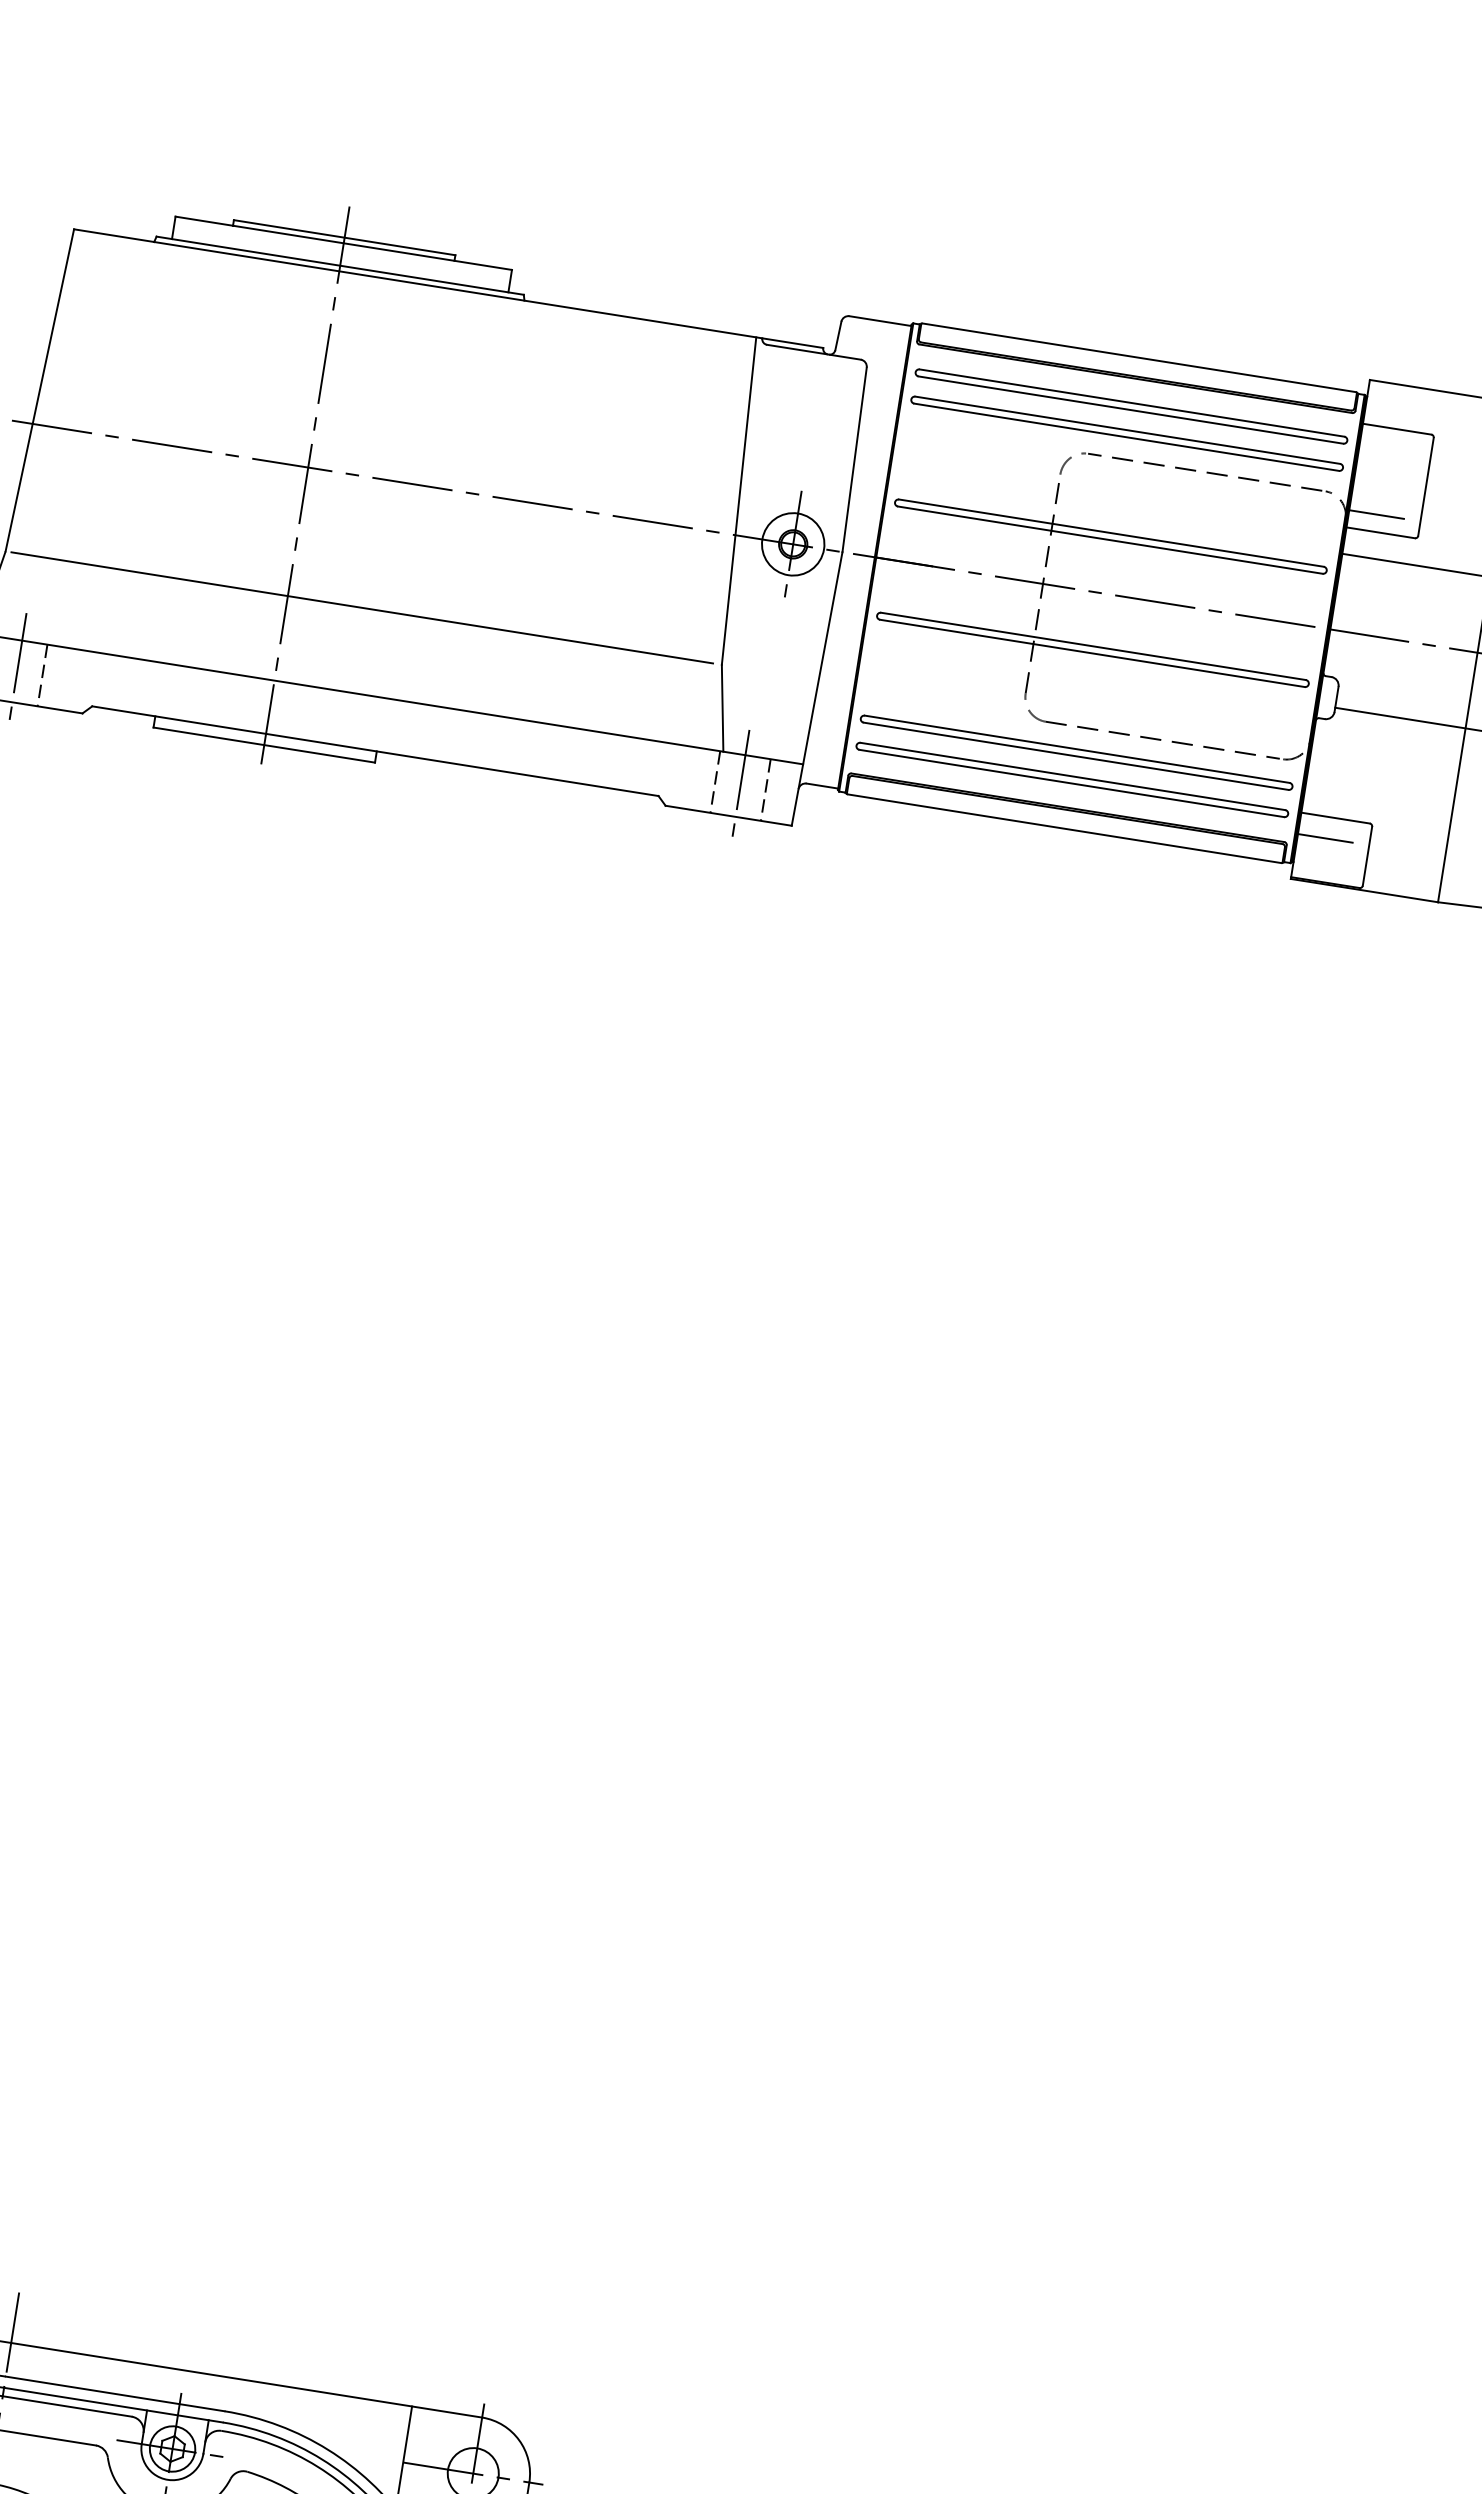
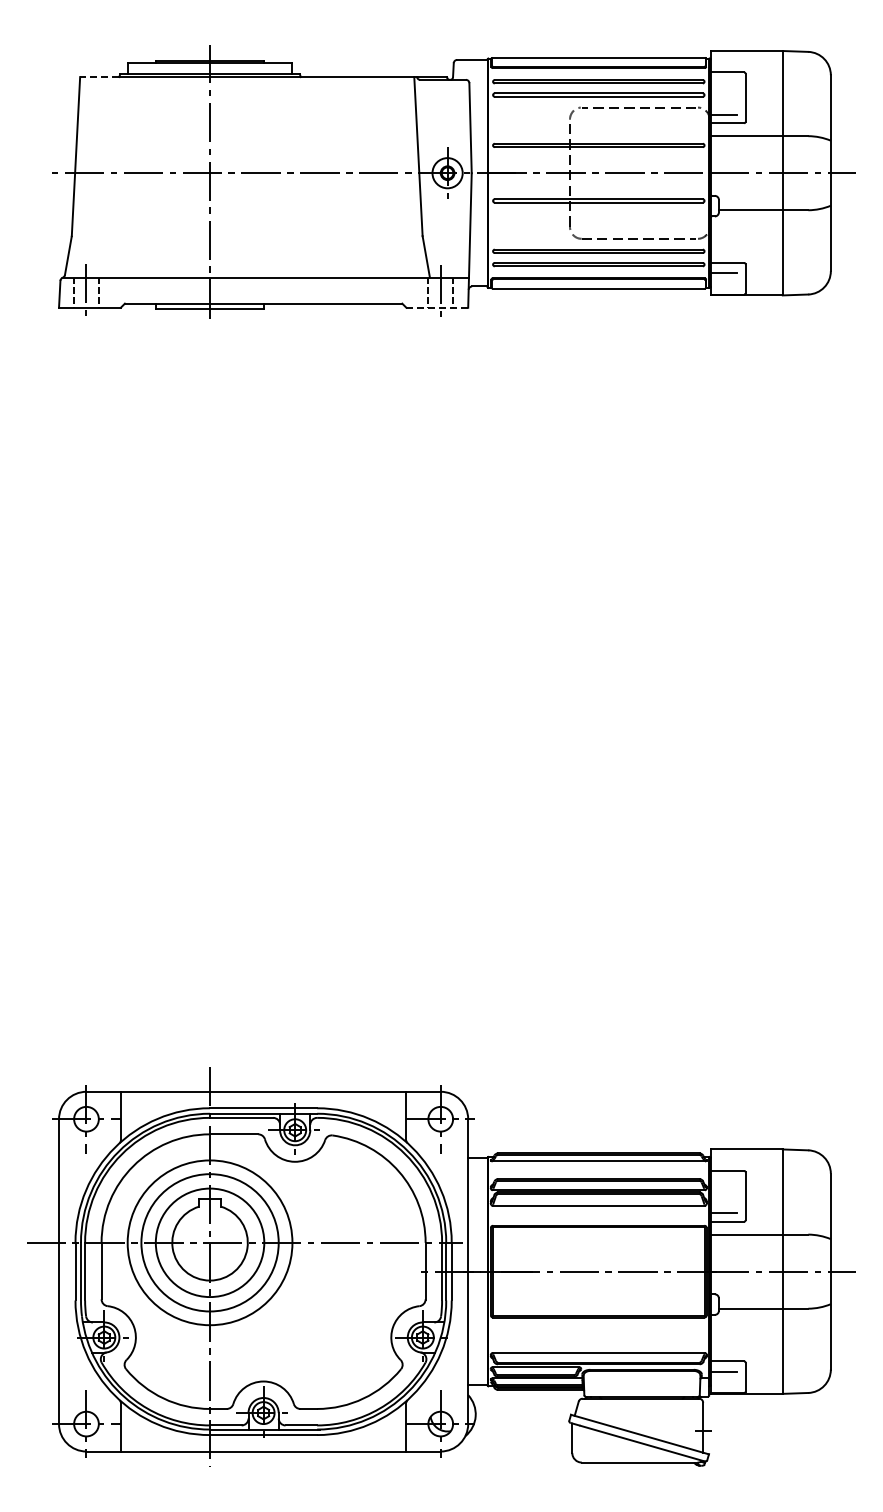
line: (113, 236) -> (99, 77), solid -> dashed
line: (362, 608) -> (246, 236), removed
line: (729, 815) -> (437, 307), solid -> dashed

